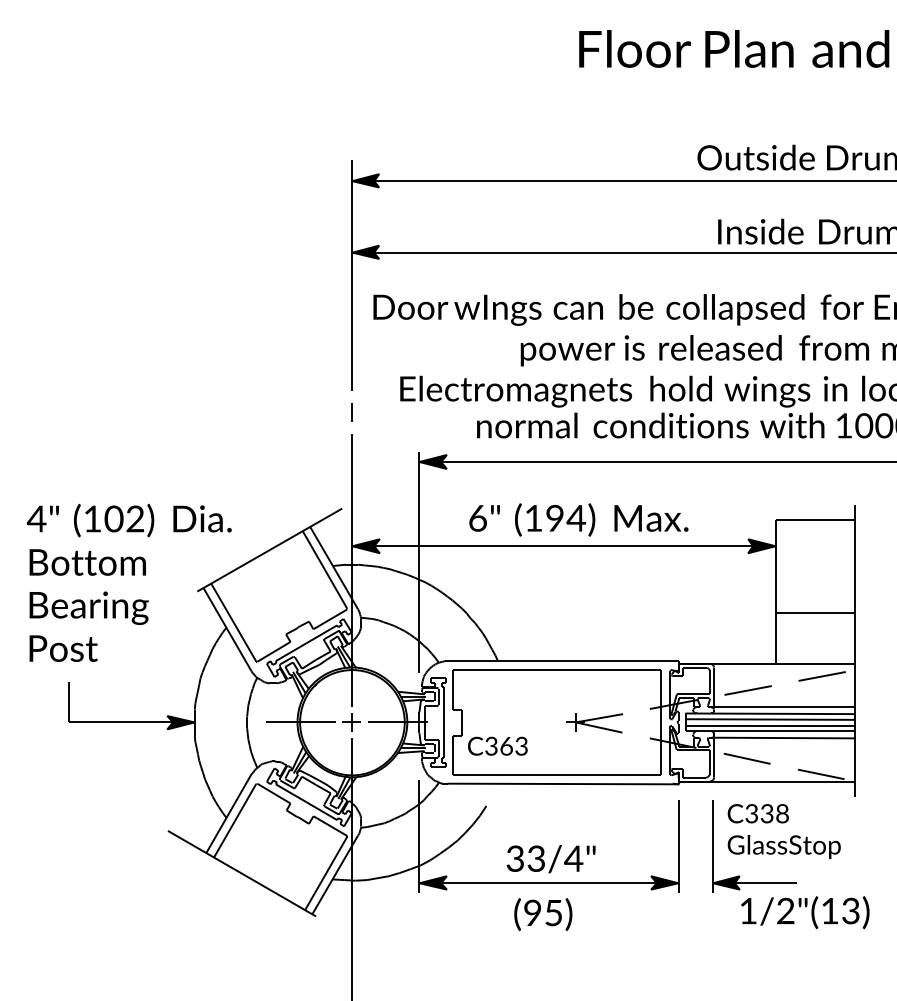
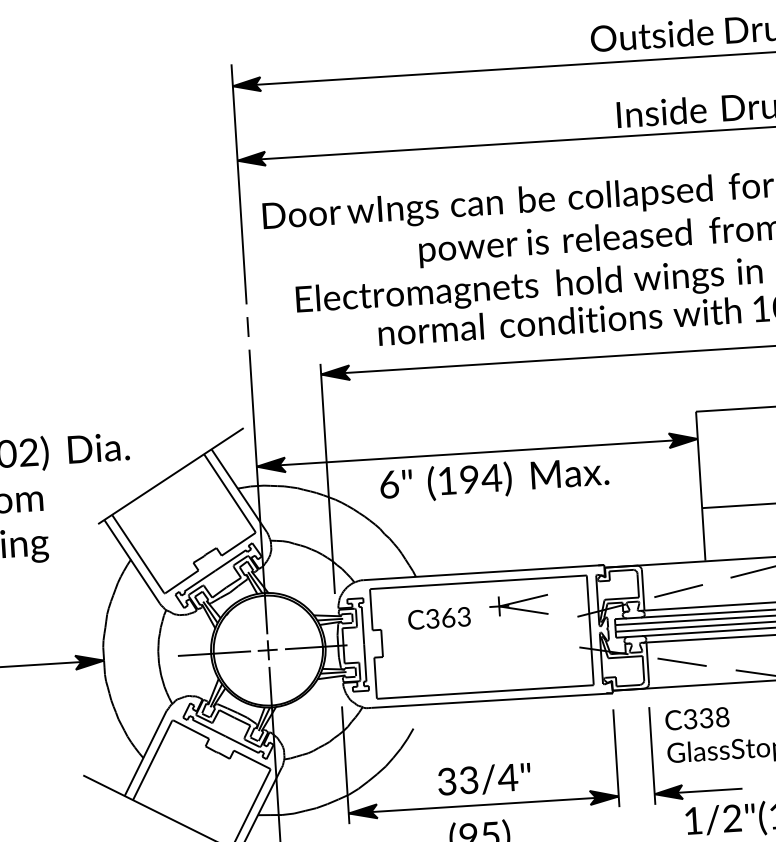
text: (578, 519) -> (494, 479), moved
part: (594, 723) -> (518, 606), moved
text: (497, 745) -> (439, 617), moved

